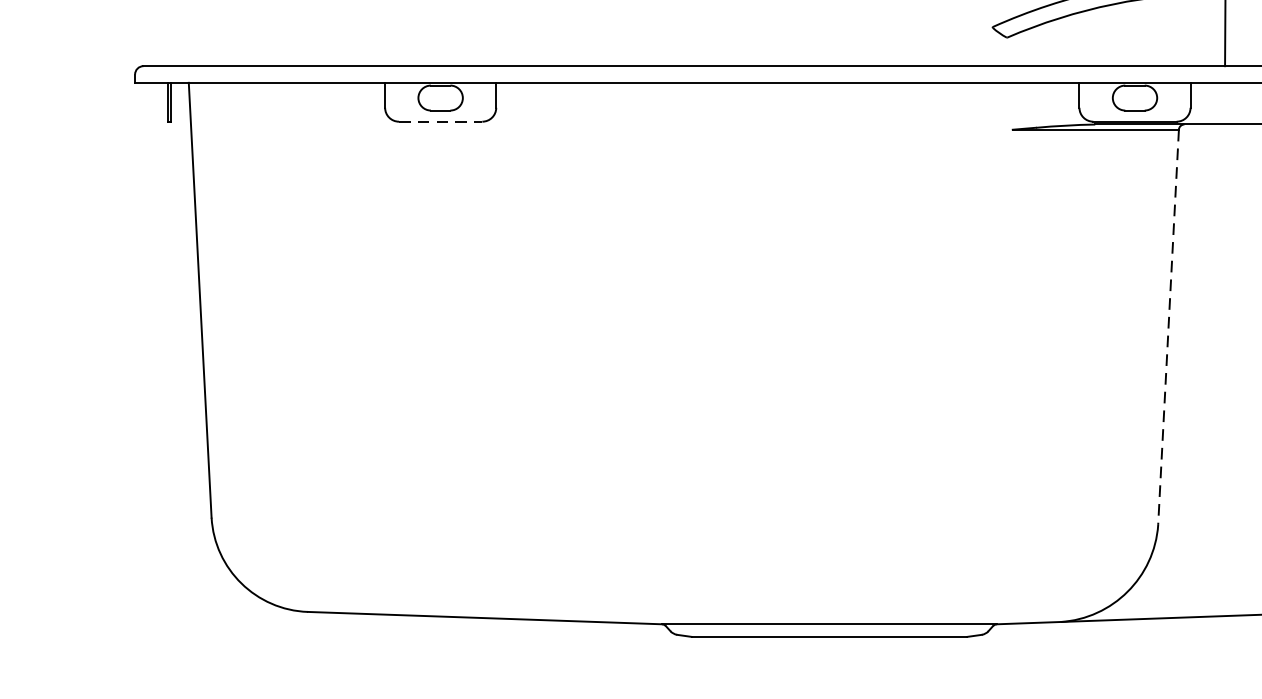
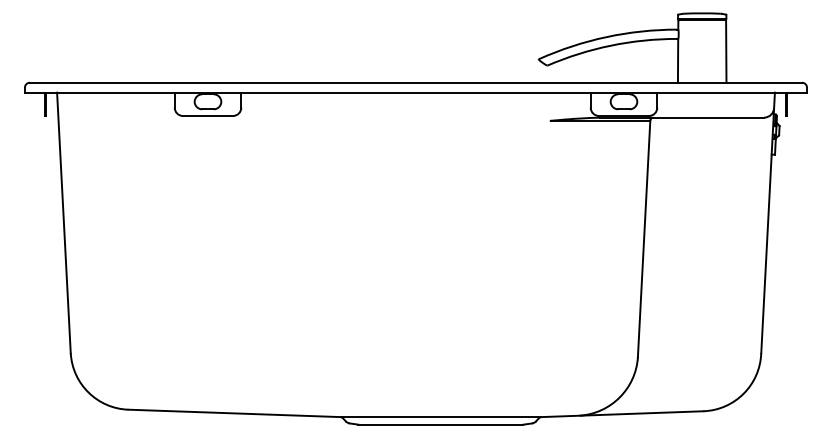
line: (441, 120) -> (208, 115), dashed -> solid
line: (1169, 327) -> (644, 239), dashed -> solid

